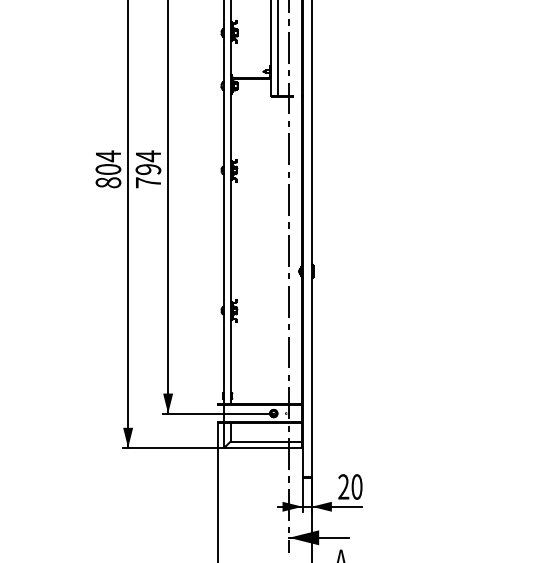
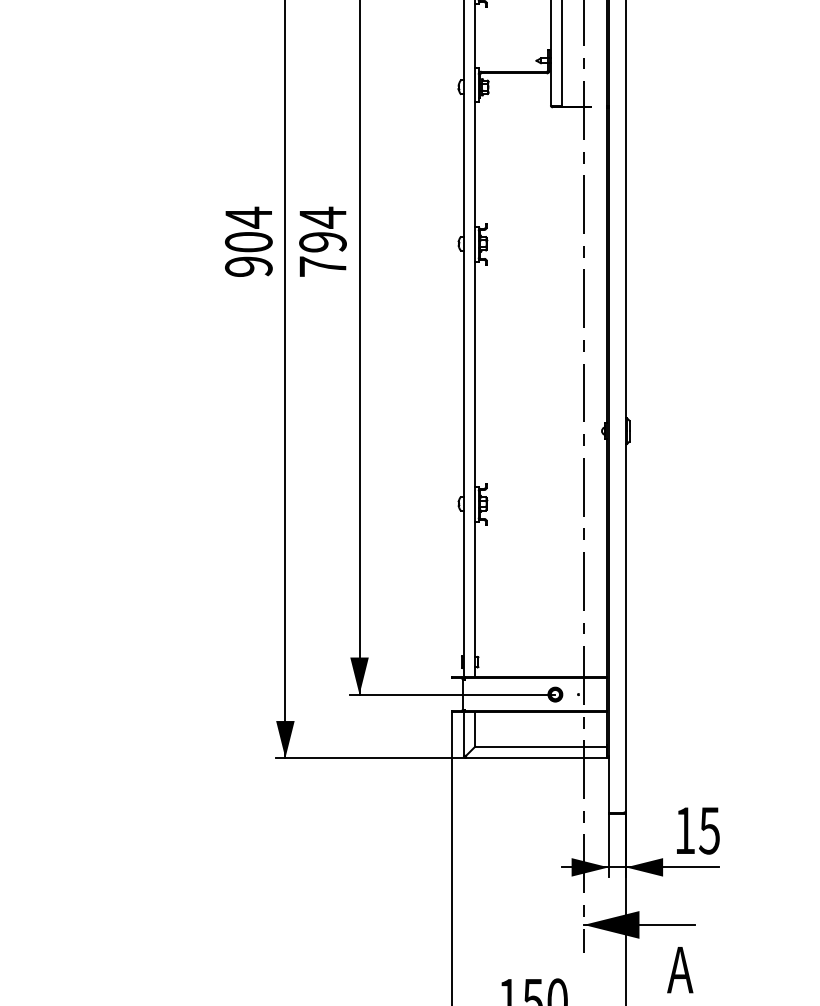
text: (108, 182) -> (248, 266), 804 -> 904
text: (350, 486) -> (697, 829), 20 -> 15

